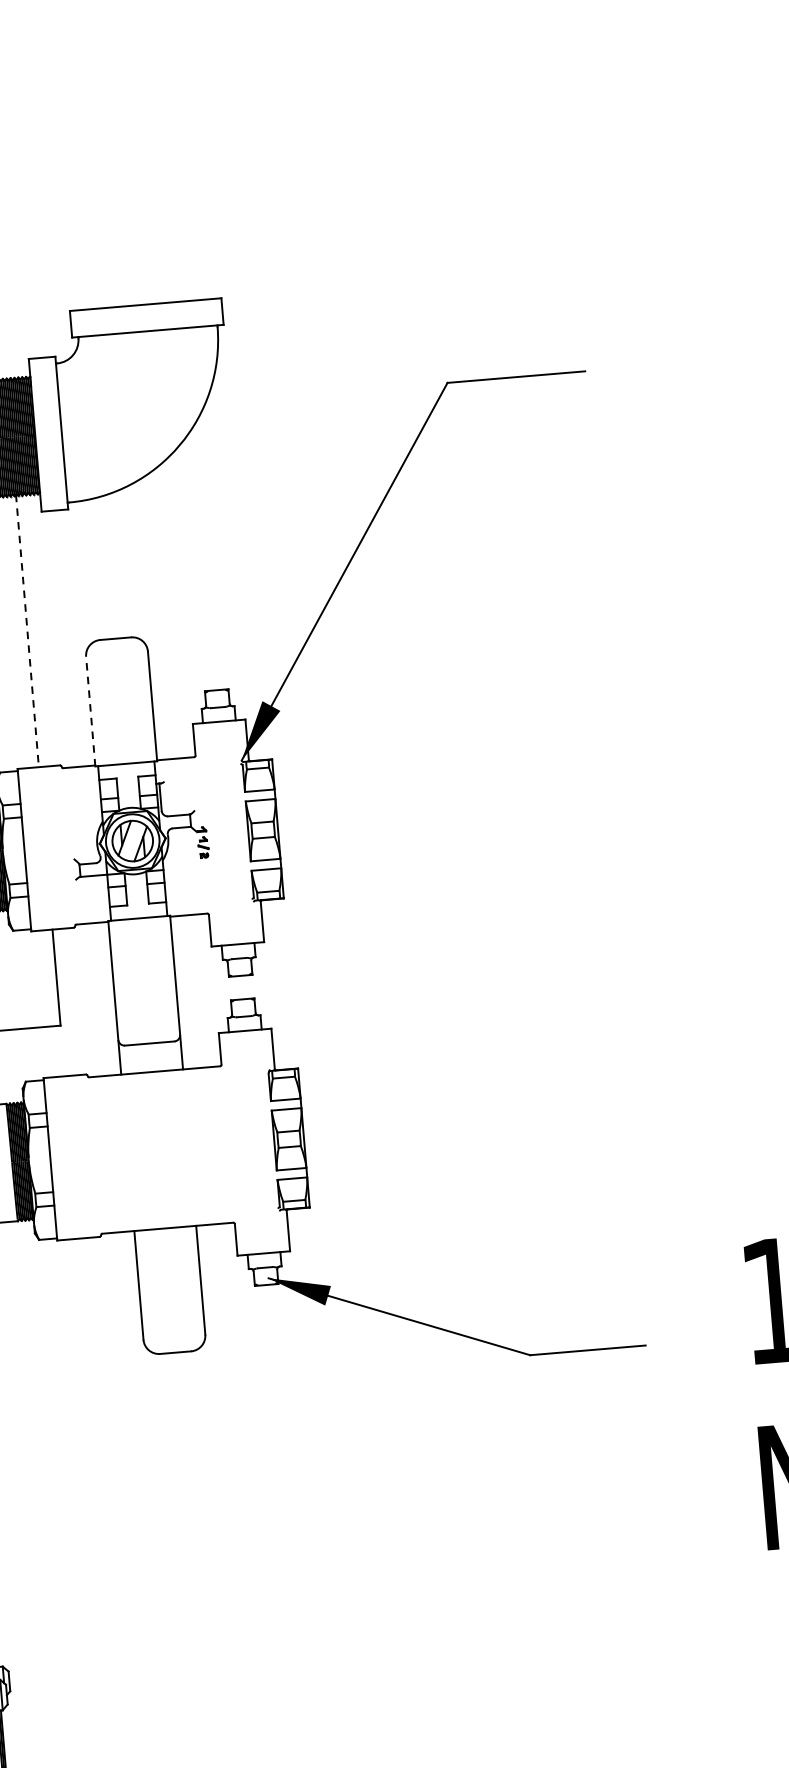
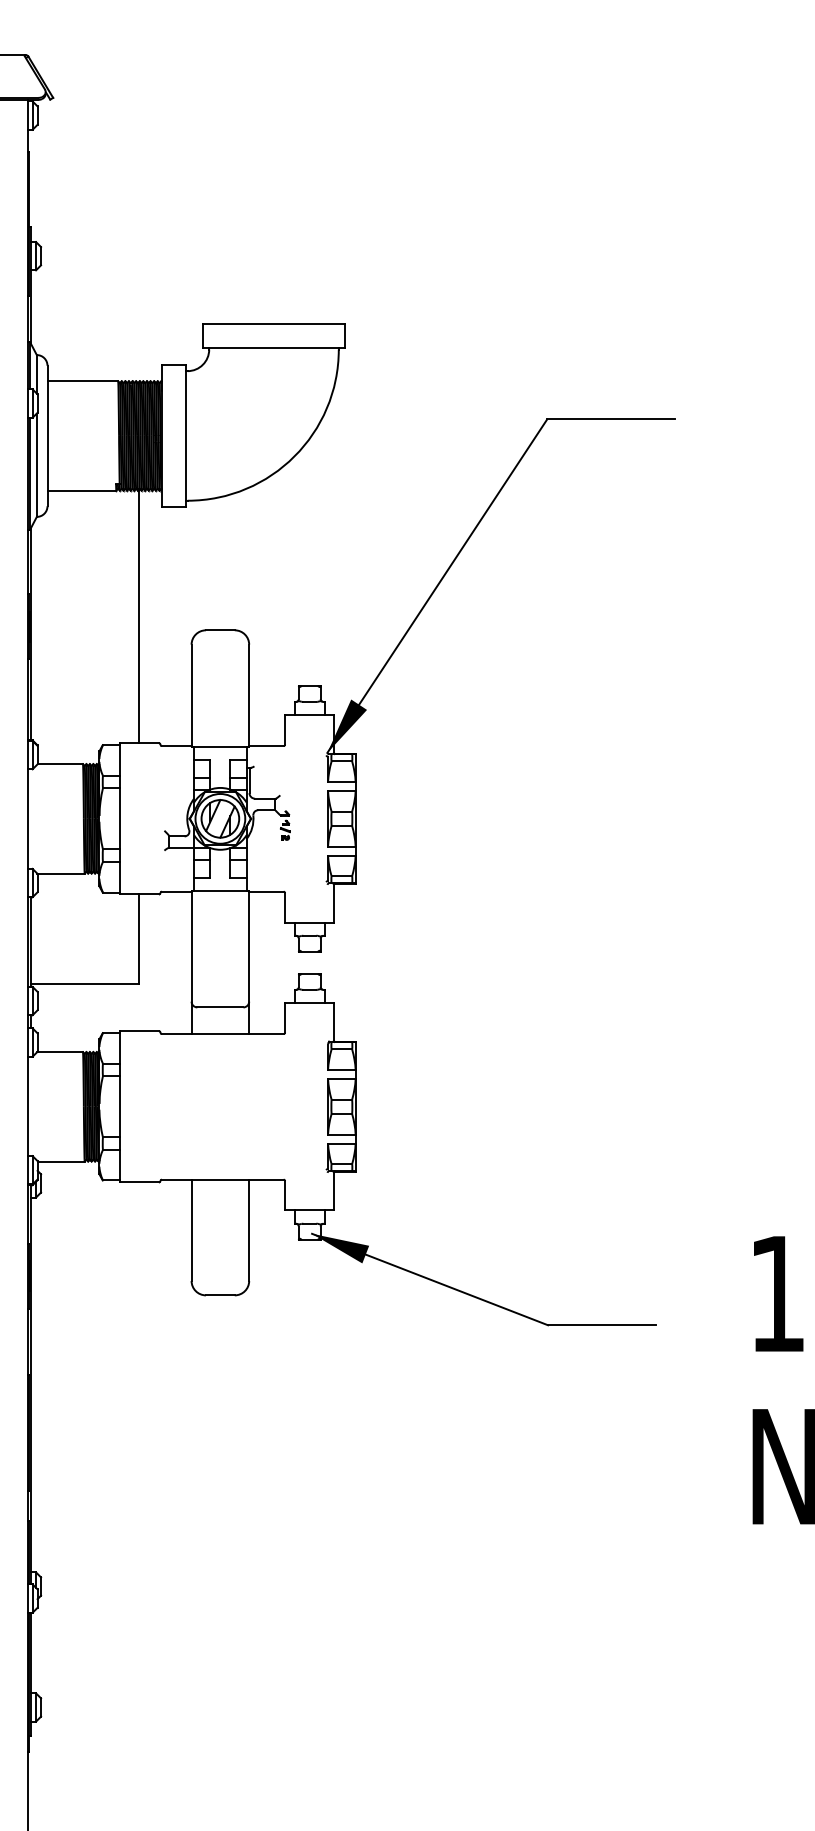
line: (27, 631) -> (139, 616), dashed -> solid
line: (90, 711) -> (191, 695), dashed -> solid

